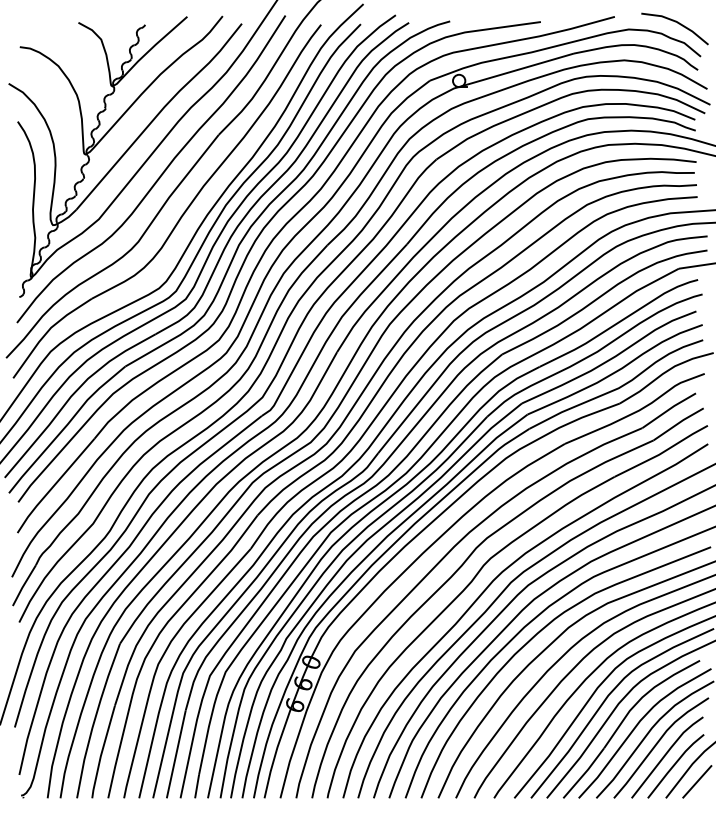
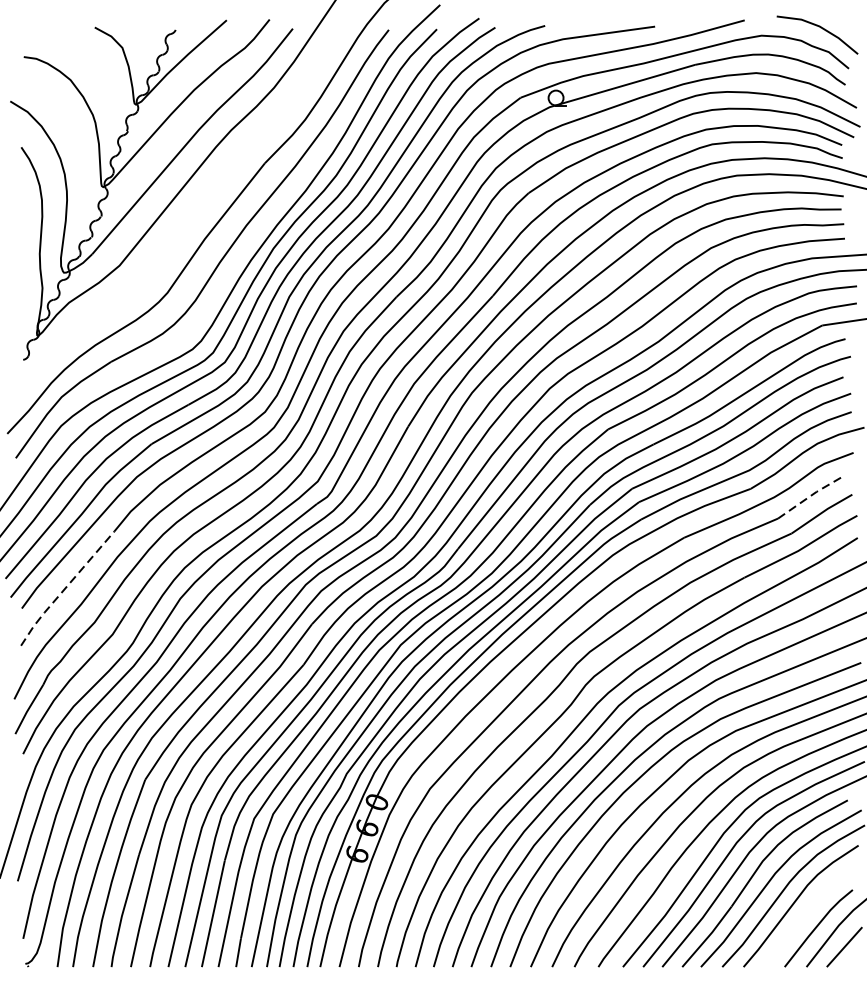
curve: (160, 174) -> (194, 211), removed
line: (669, 409) -> (810, 496), solid -> dashed
line: (53, 486) -> (64, 589), solid -> dashed
line: (666, 755) -> (807, 915), removed

